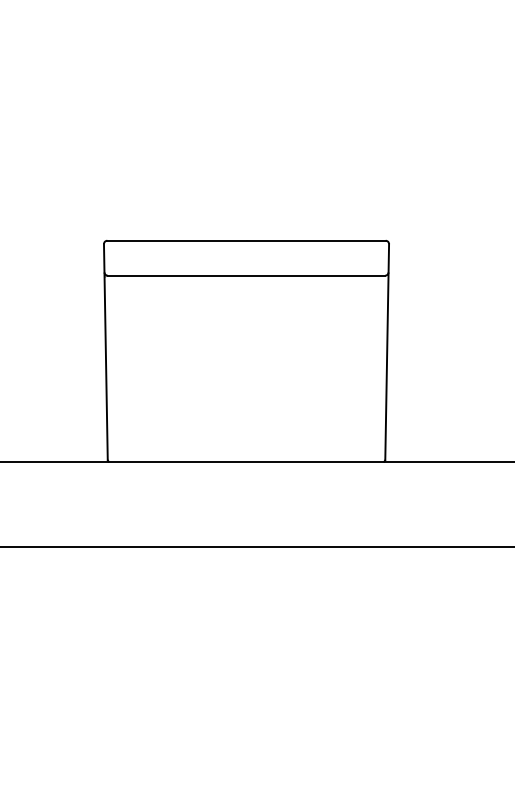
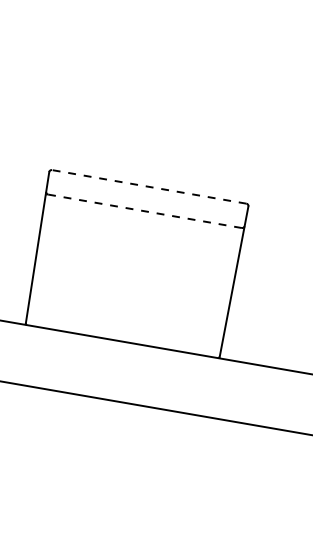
line: (246, 240) -> (149, 186), solid -> dashed
line: (246, 275) -> (145, 211), solid -> dashed

